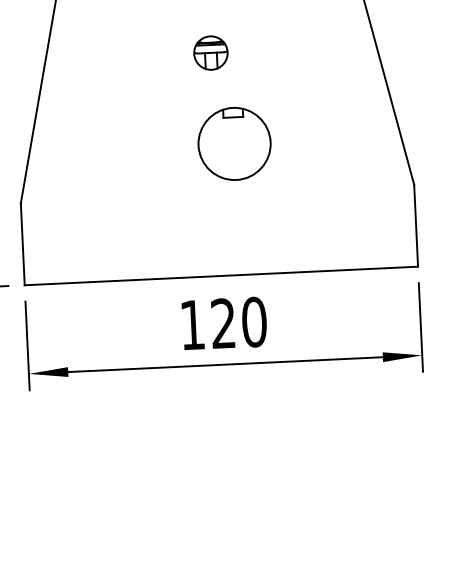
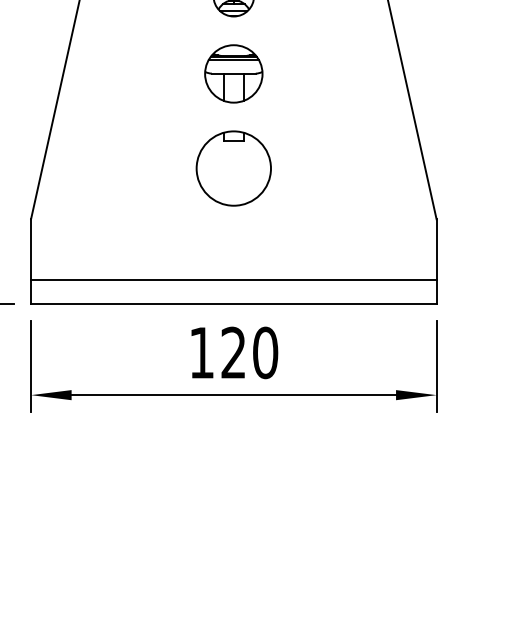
part: (210, 52) -> (233, 73), size x1.67
part: (234, 143) -> (233, 168), moved
line: (220, 253) -> (233, 280), added

